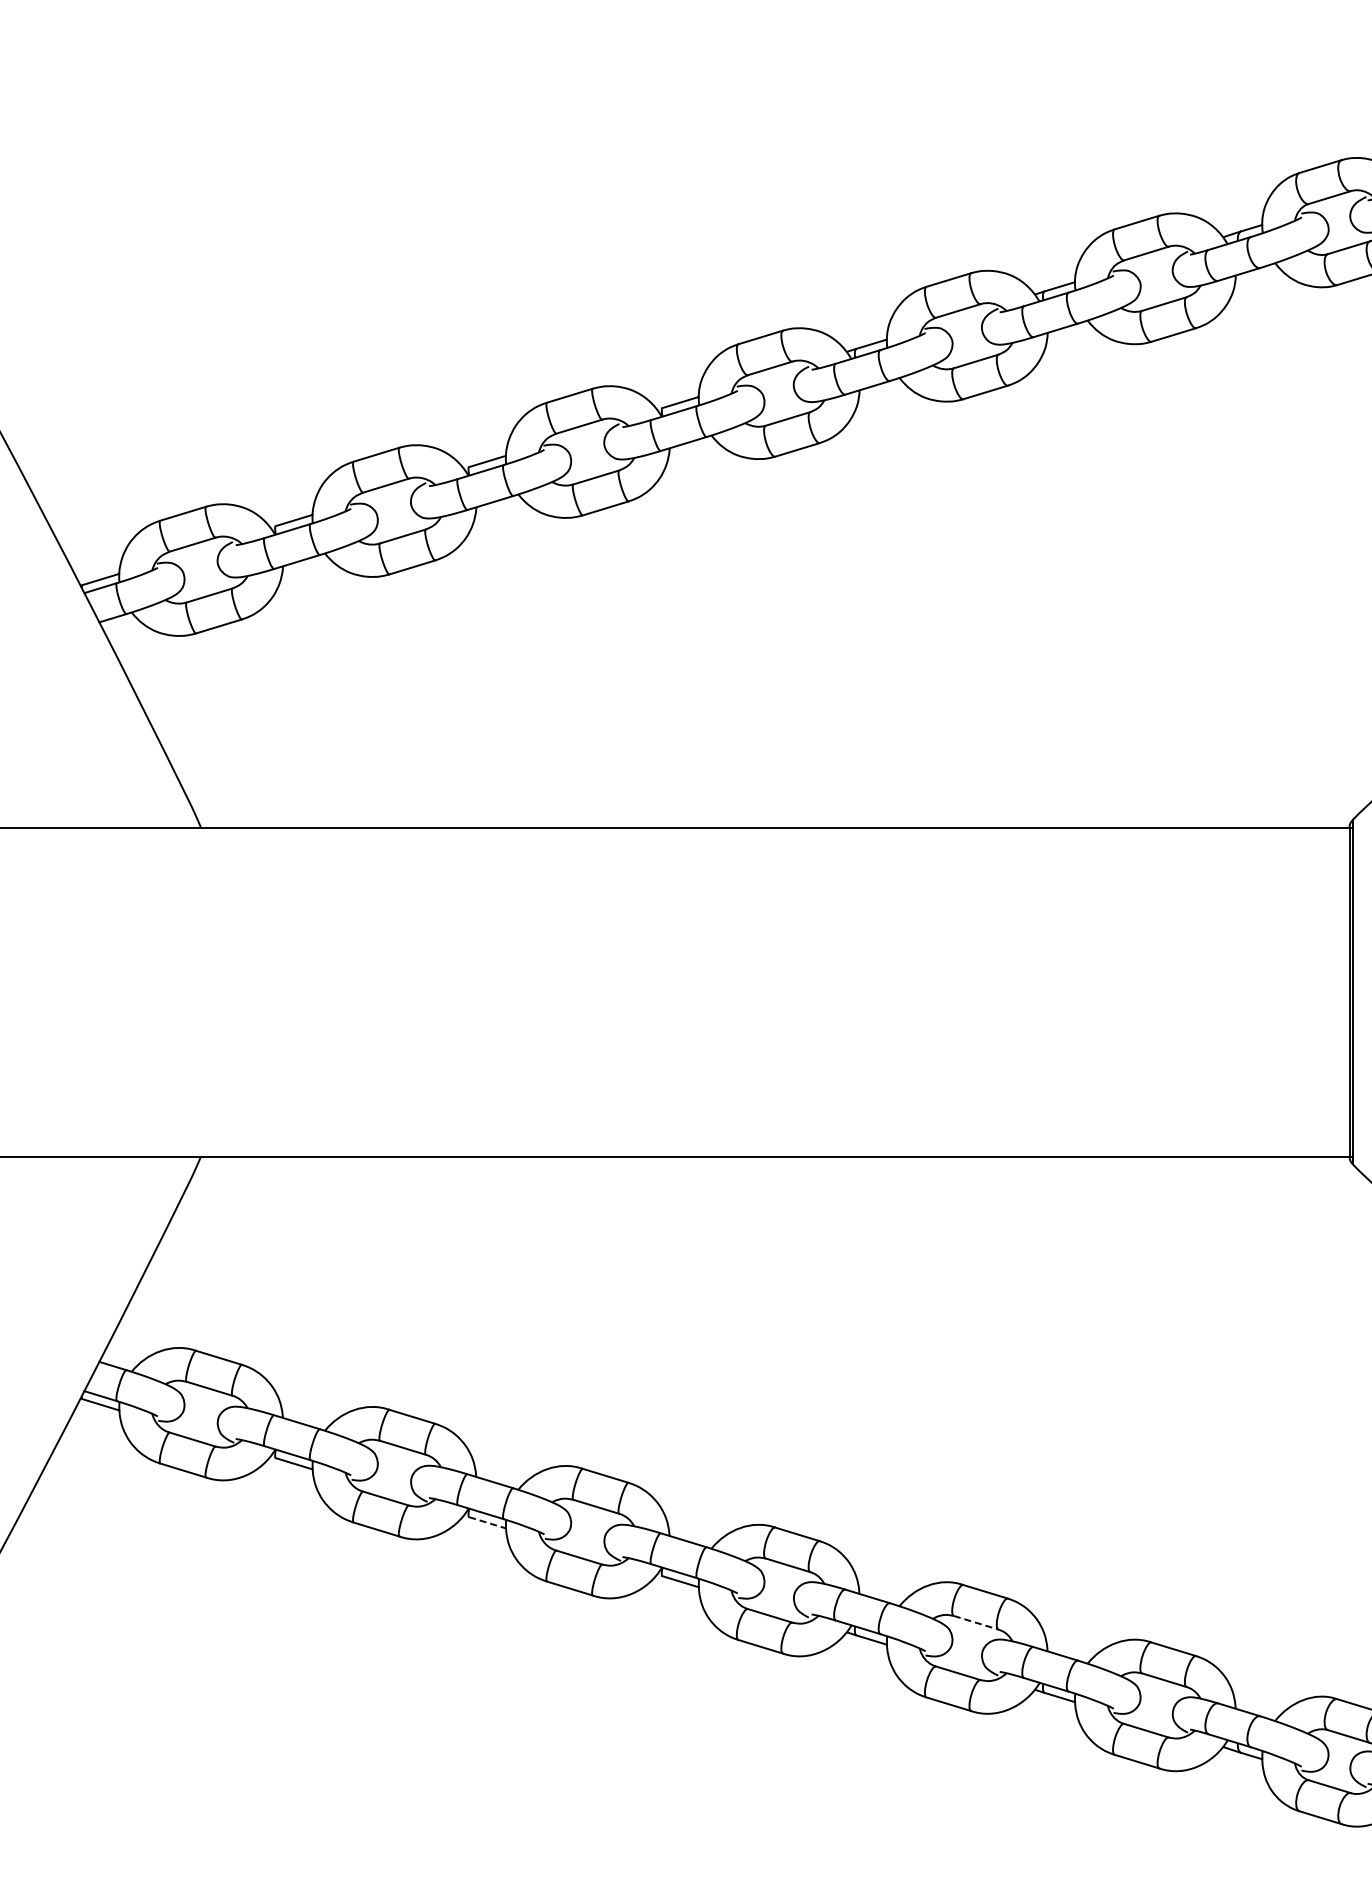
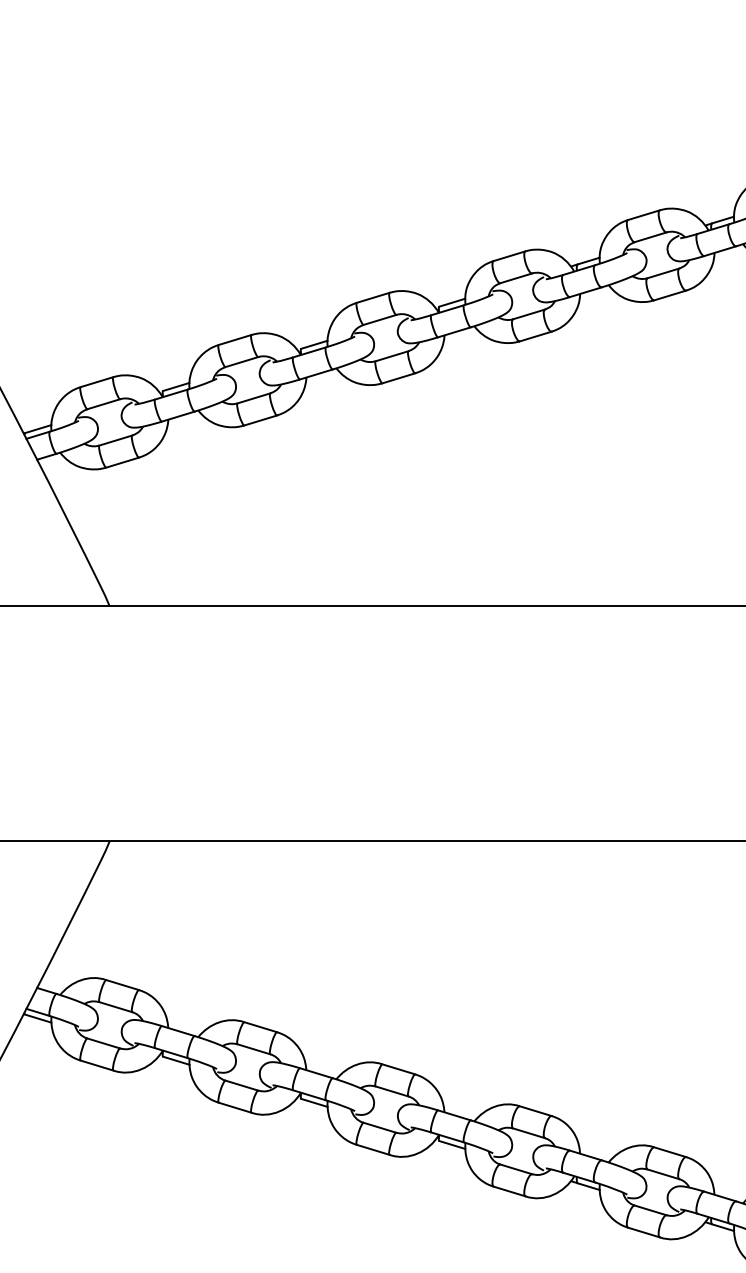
line: (488, 1522) -> (315, 1102), dashed -> solid
line: (976, 1622) -> (663, 1174), dashed -> solid

